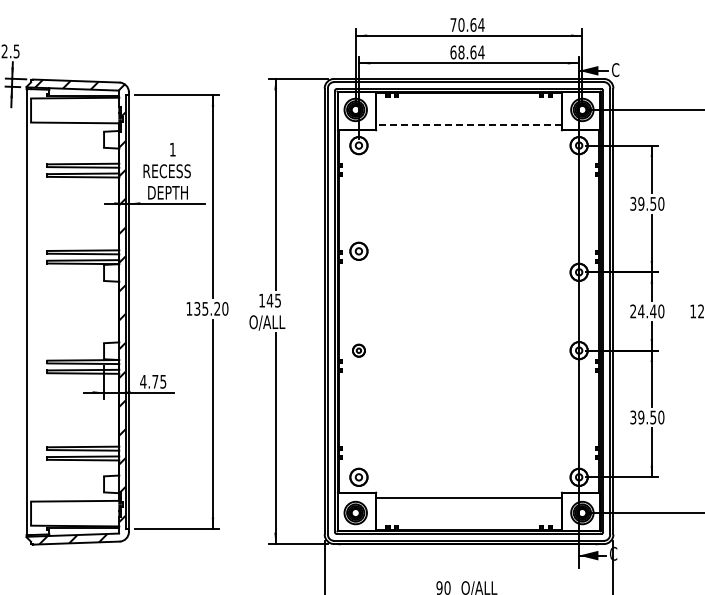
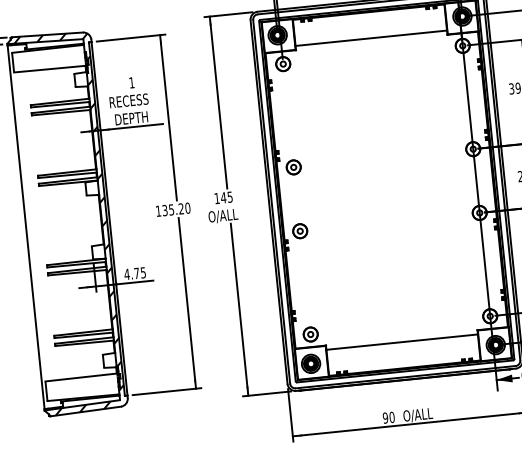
line: (469, 125) -> (371, 38), dashed -> solid
part: (358, 250) -> (293, 166), moved
part: (358, 350) -> (299, 231), size x1.43

